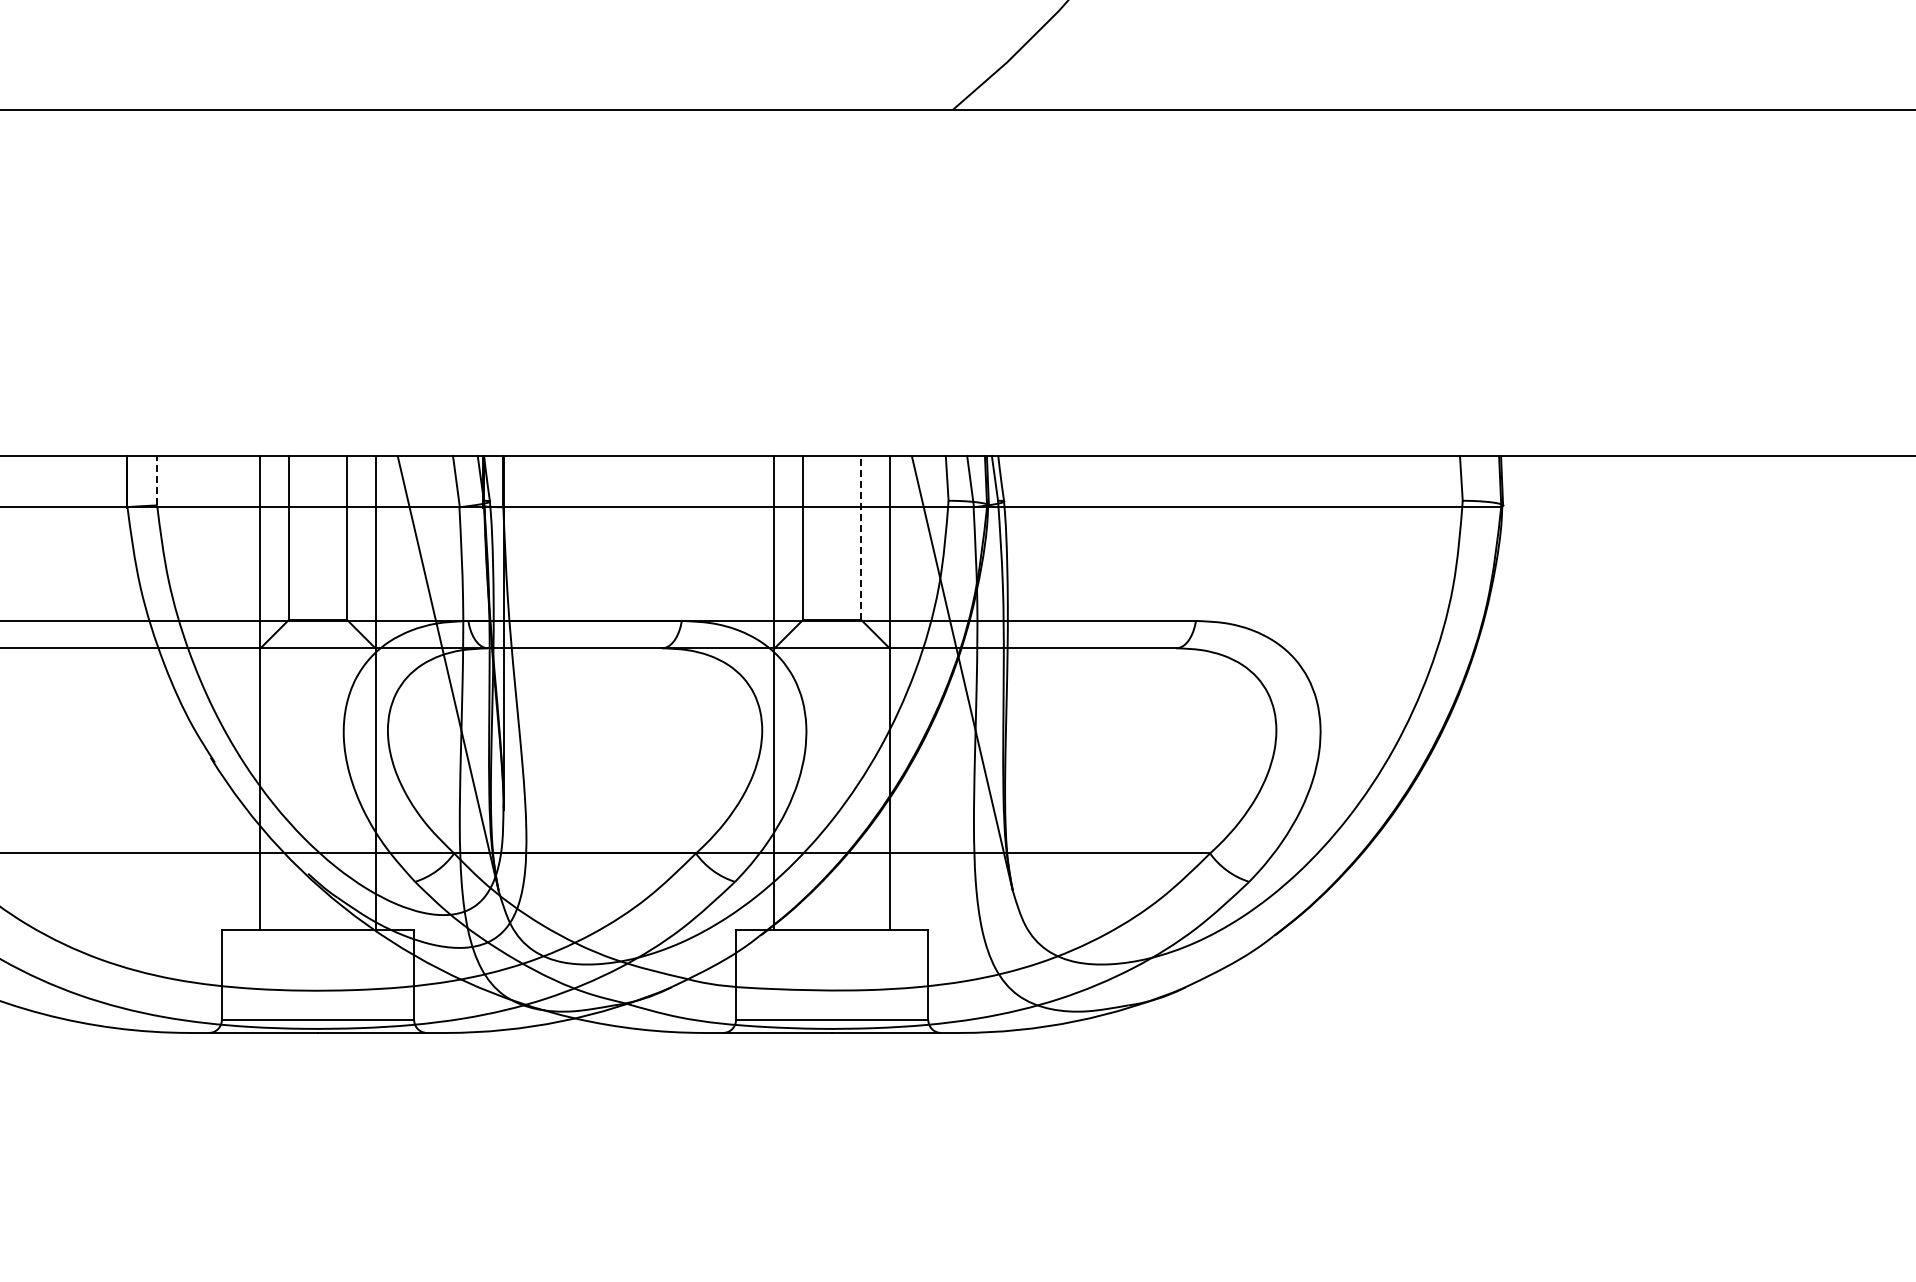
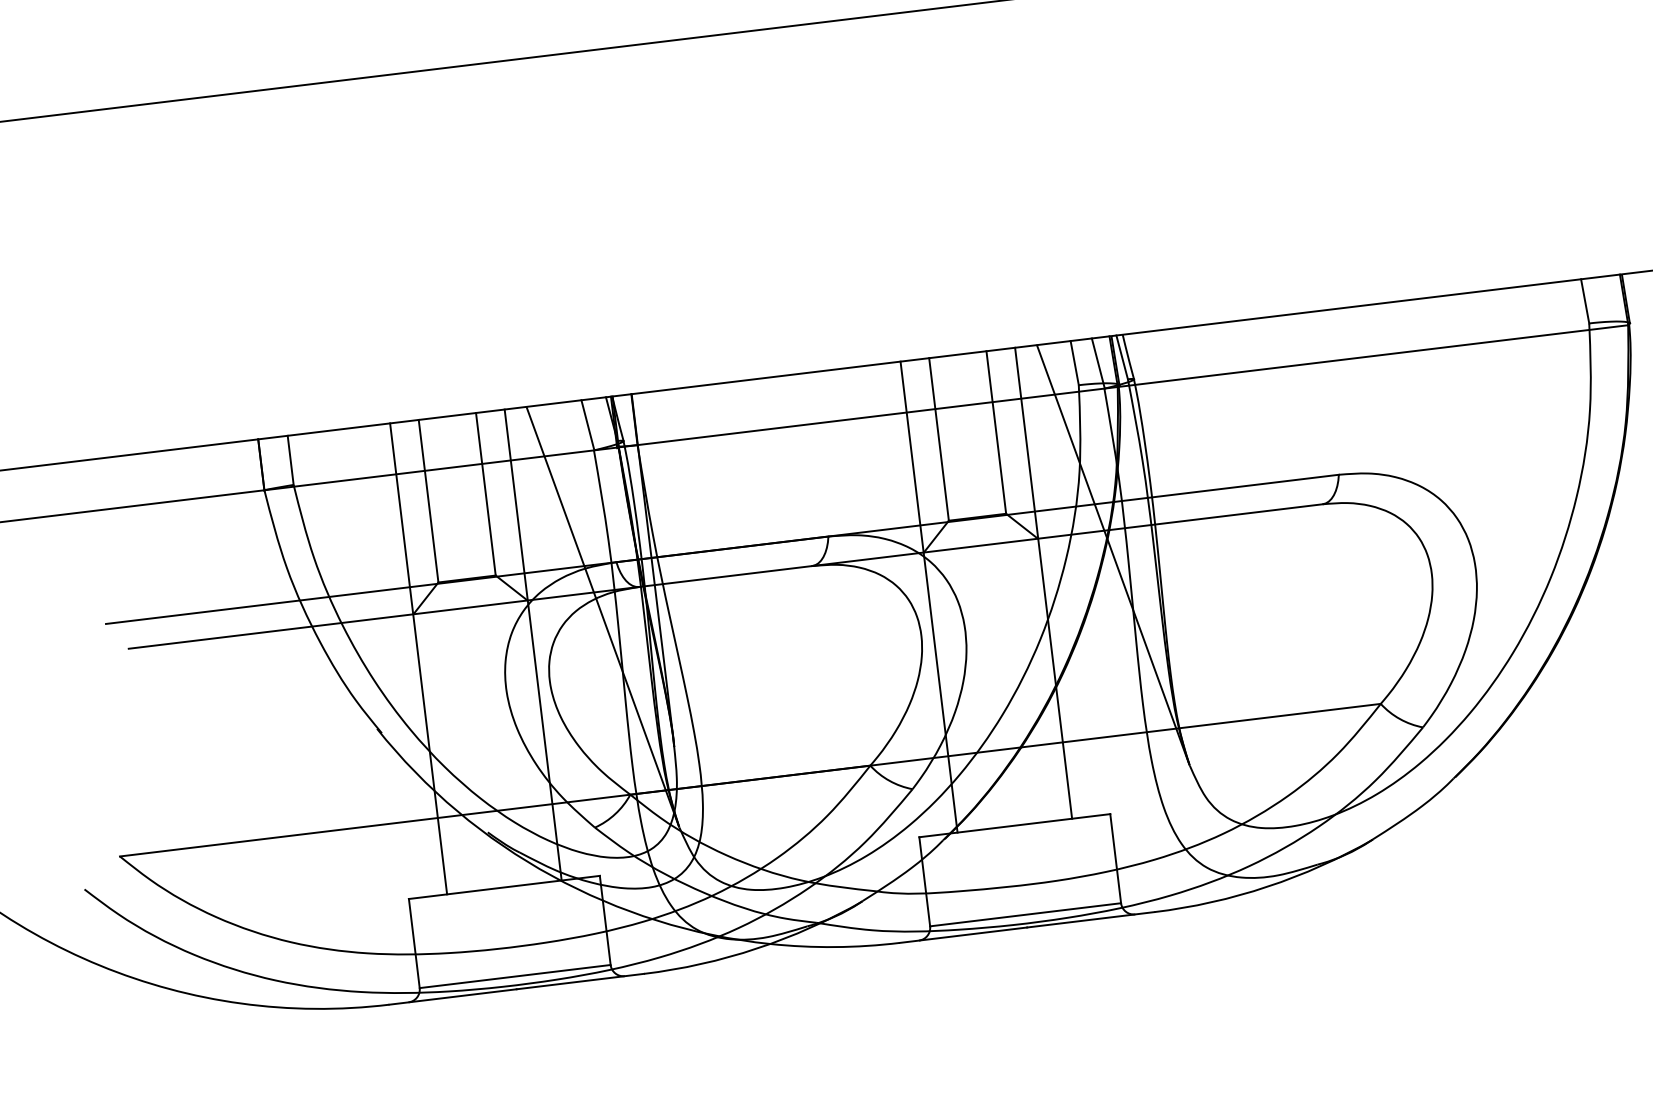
line: (157, 480) -> (291, 460), dashed -> solid
line: (861, 537) -> (996, 432), dashed -> solid

